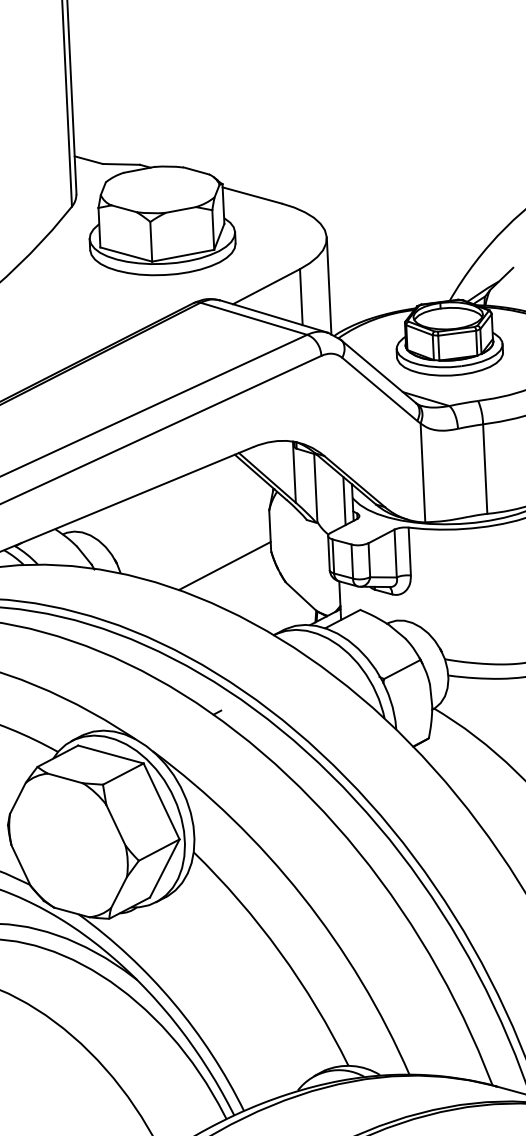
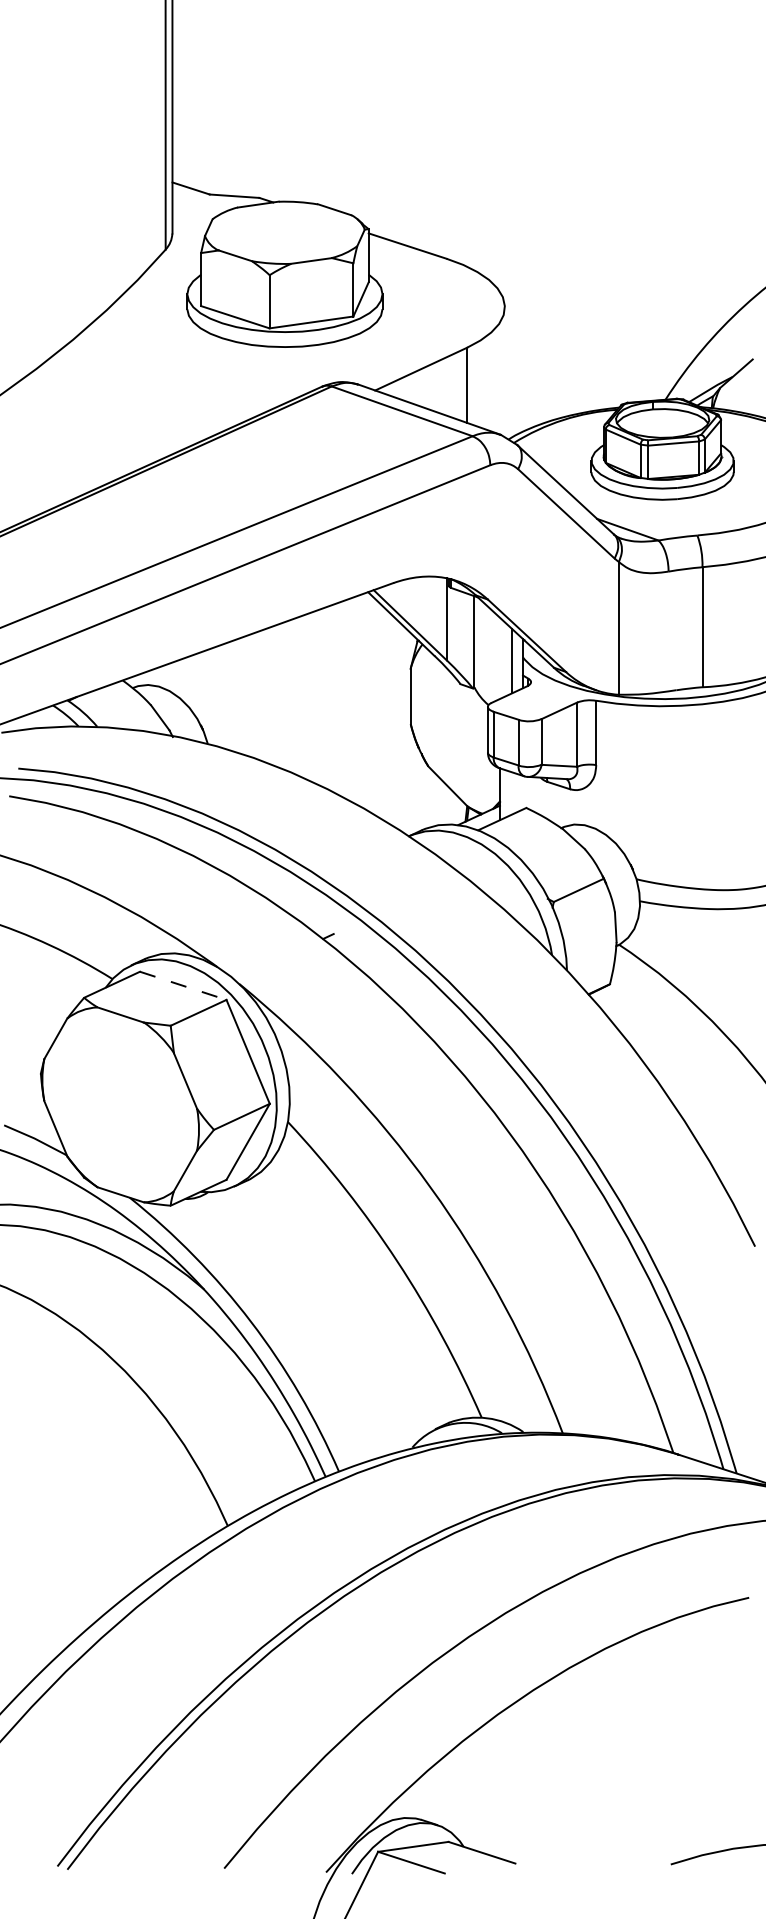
line: (329, 286) -> (505, 372), removed
line: (224, 565) -> (347, 740), removed
line: (111, 754) -> (183, 985), solid -> dashed

